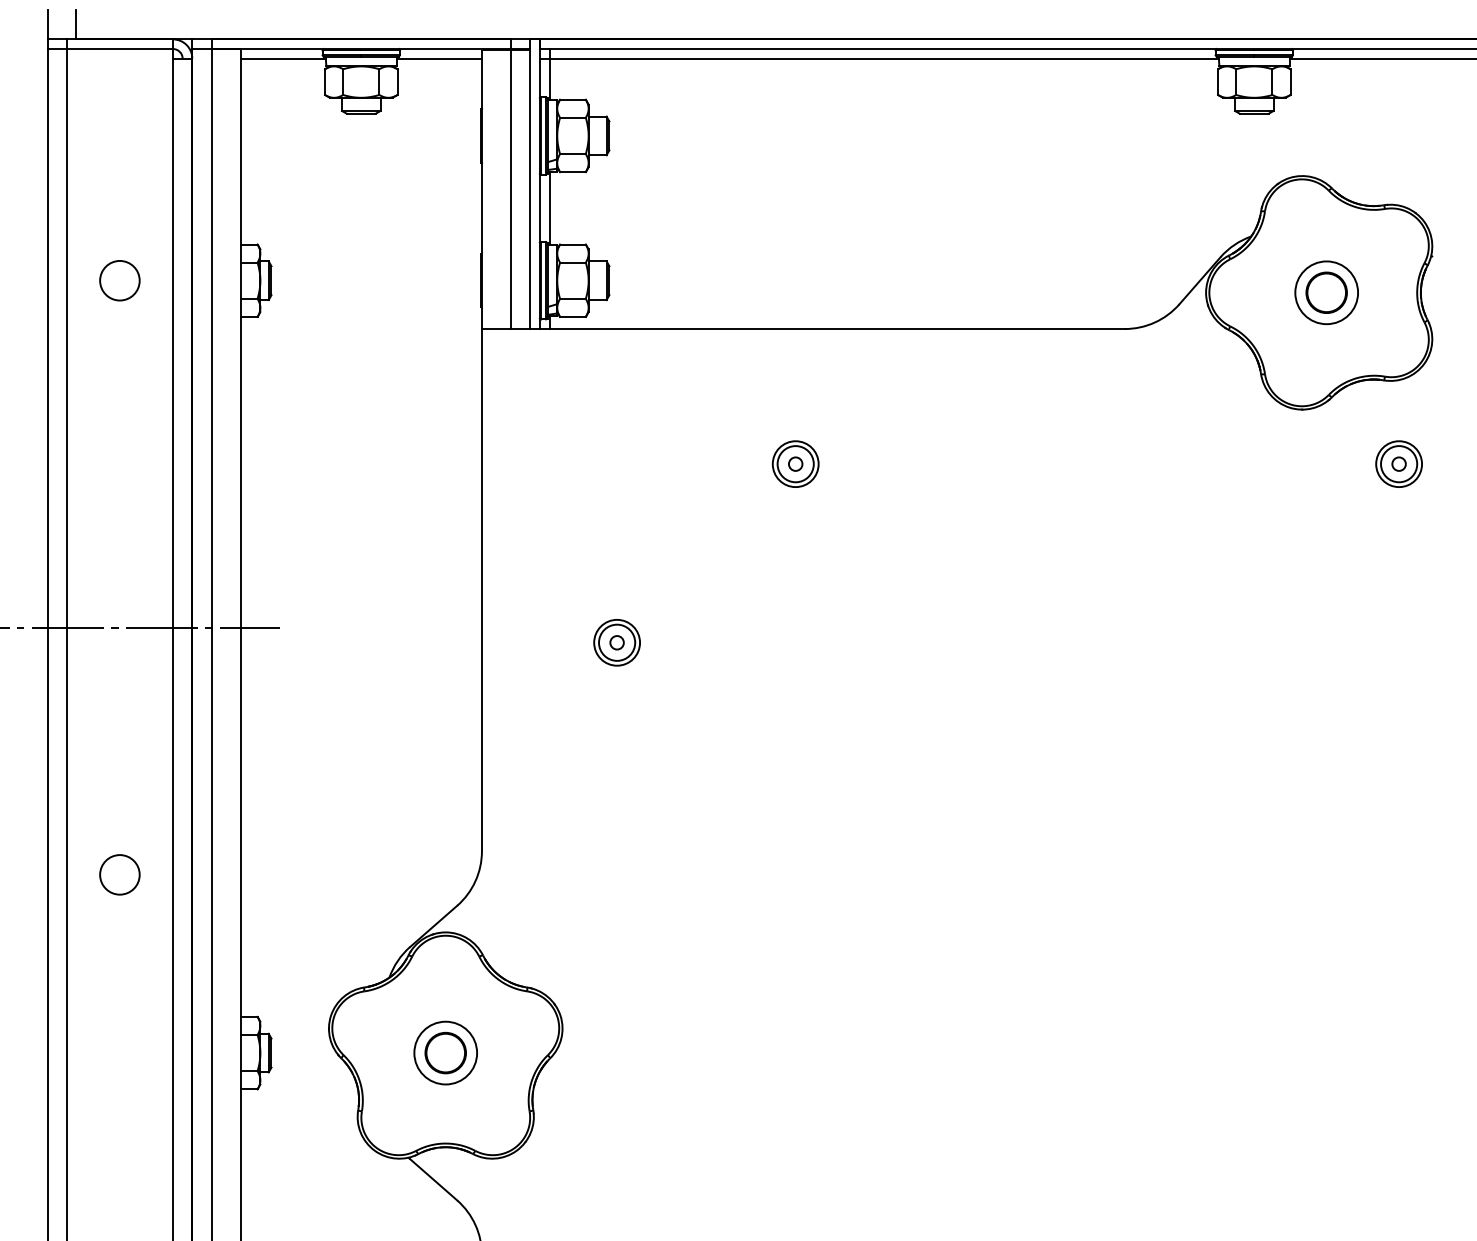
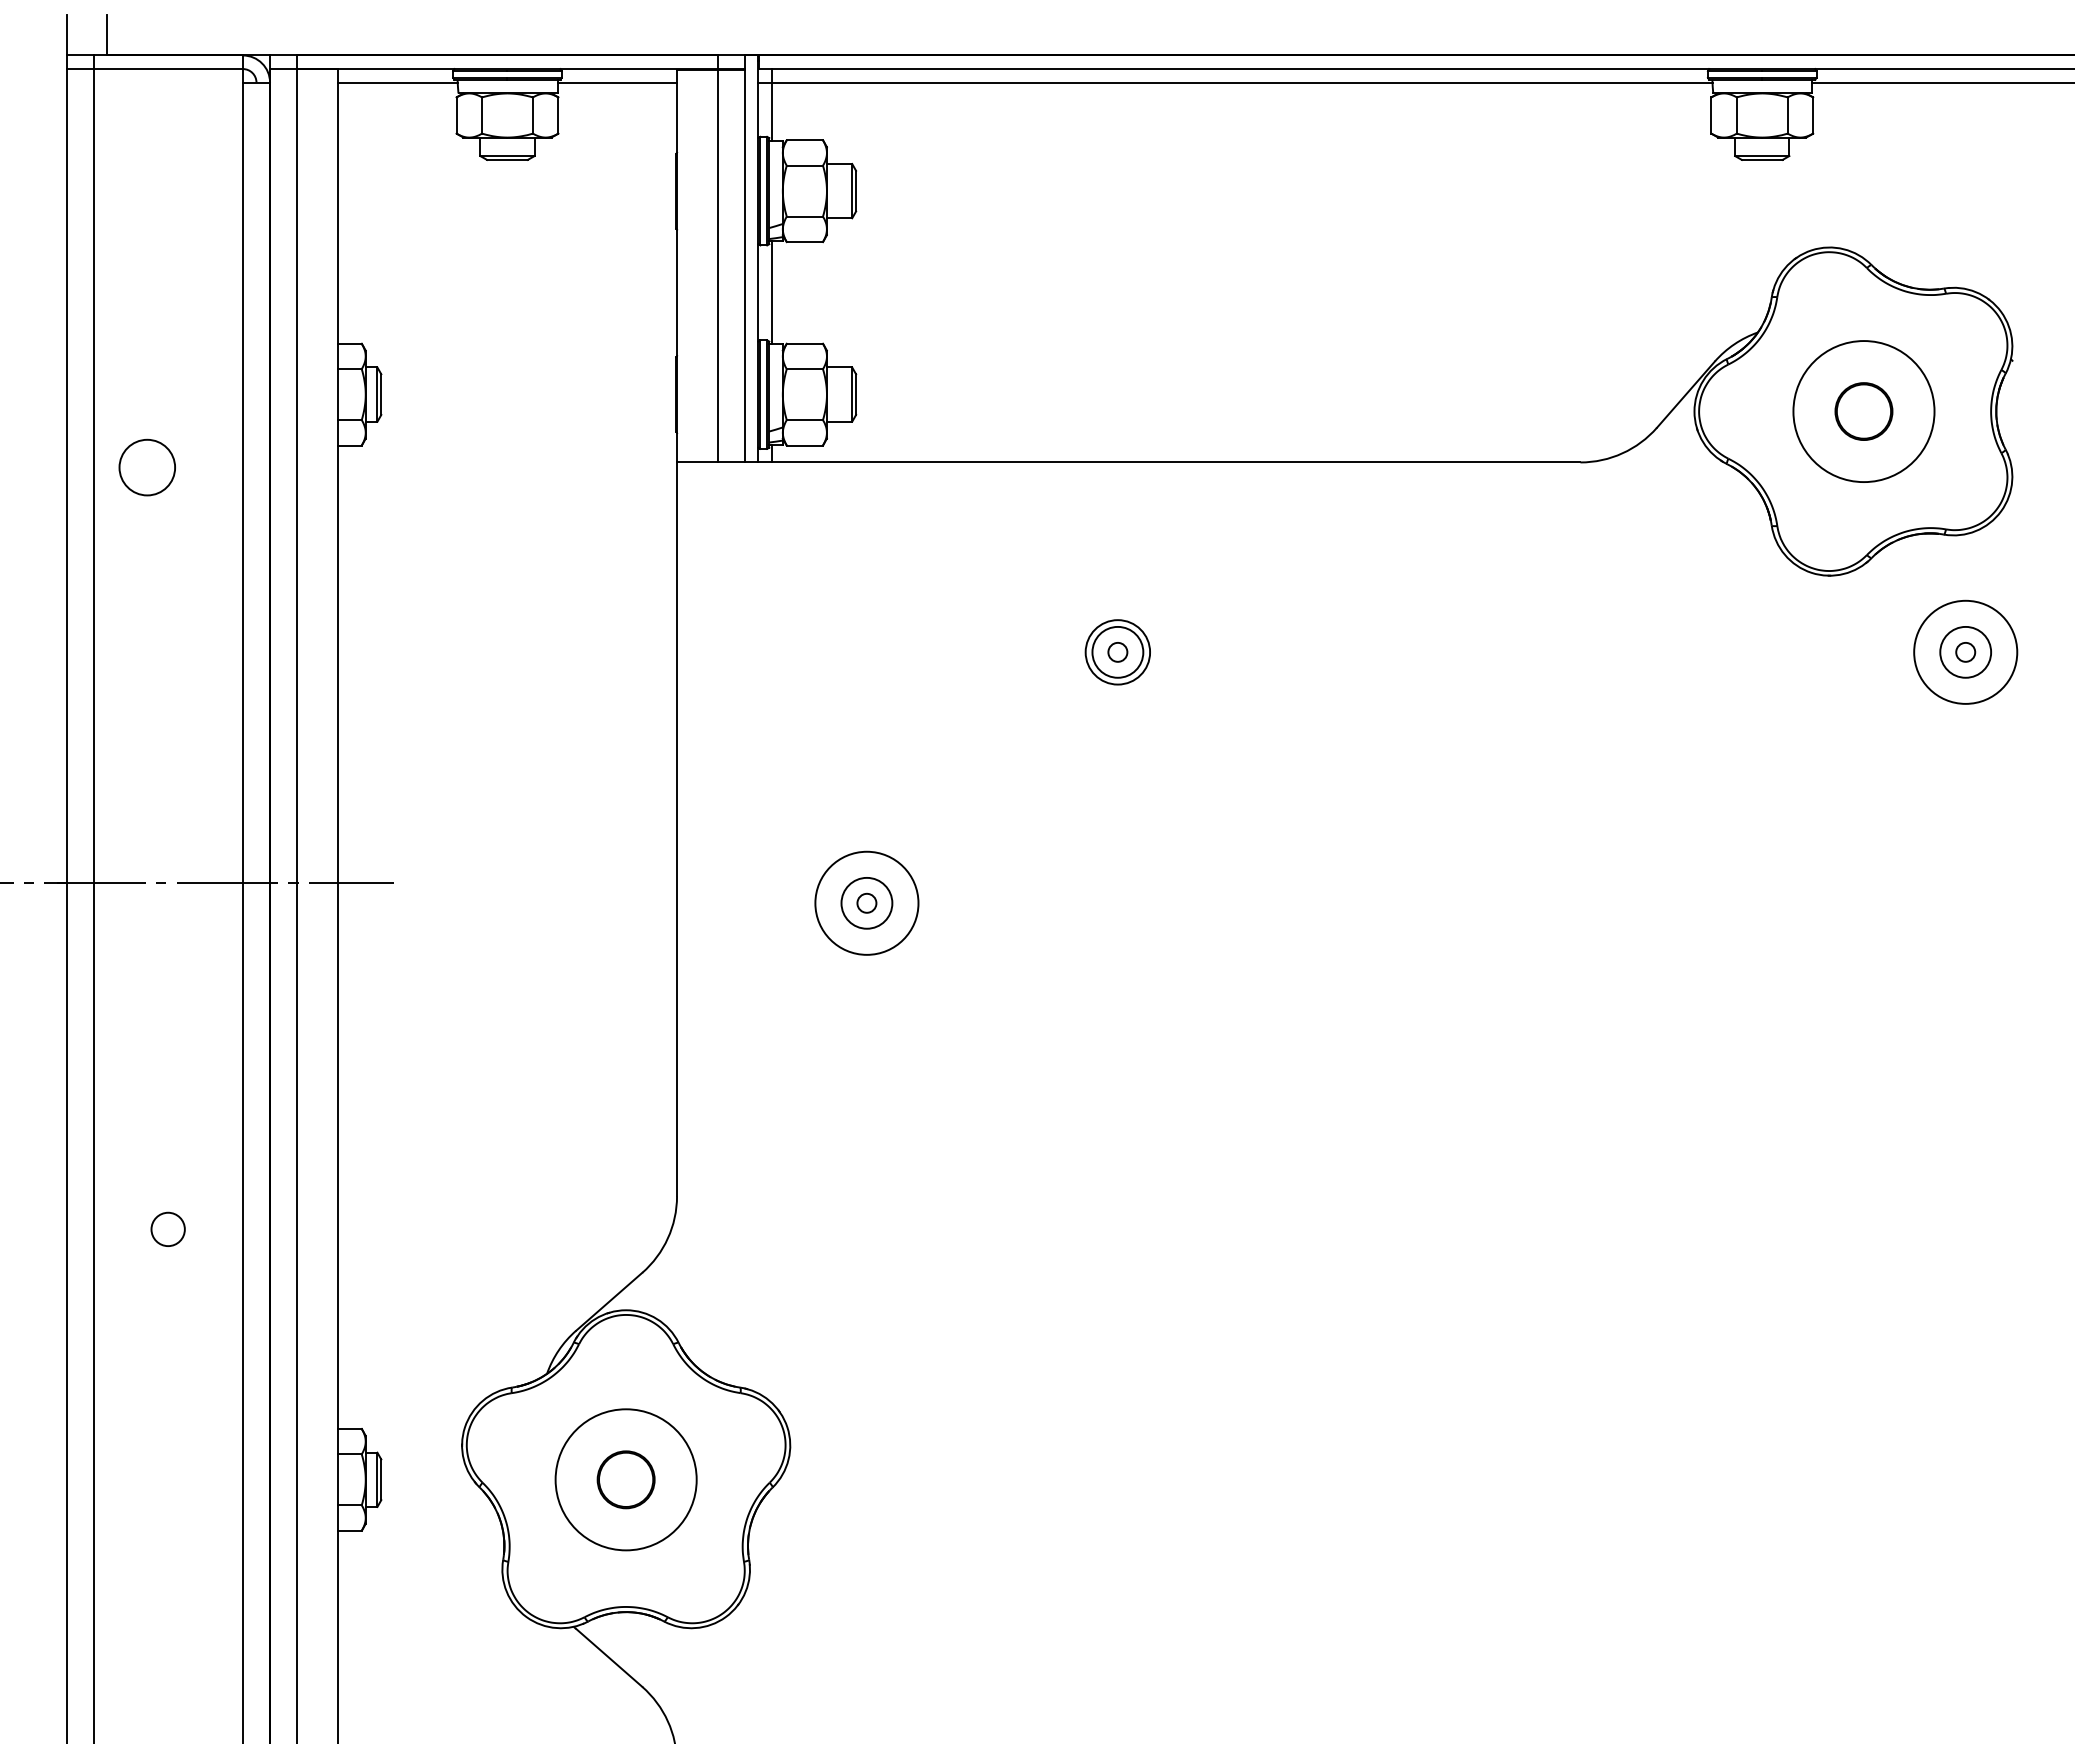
circle: (119, 280) -> (146, 467), moved
circle: (1326, 292) -> (1863, 411), size x1.6
circle: (1398, 464) -> (1965, 652), size x1.6
circle: (616, 642) -> (866, 903), size x1.6
circle: (119, 874) -> (167, 1229), size x0.6
circle: (445, 1052) -> (626, 1479), size x1.6

